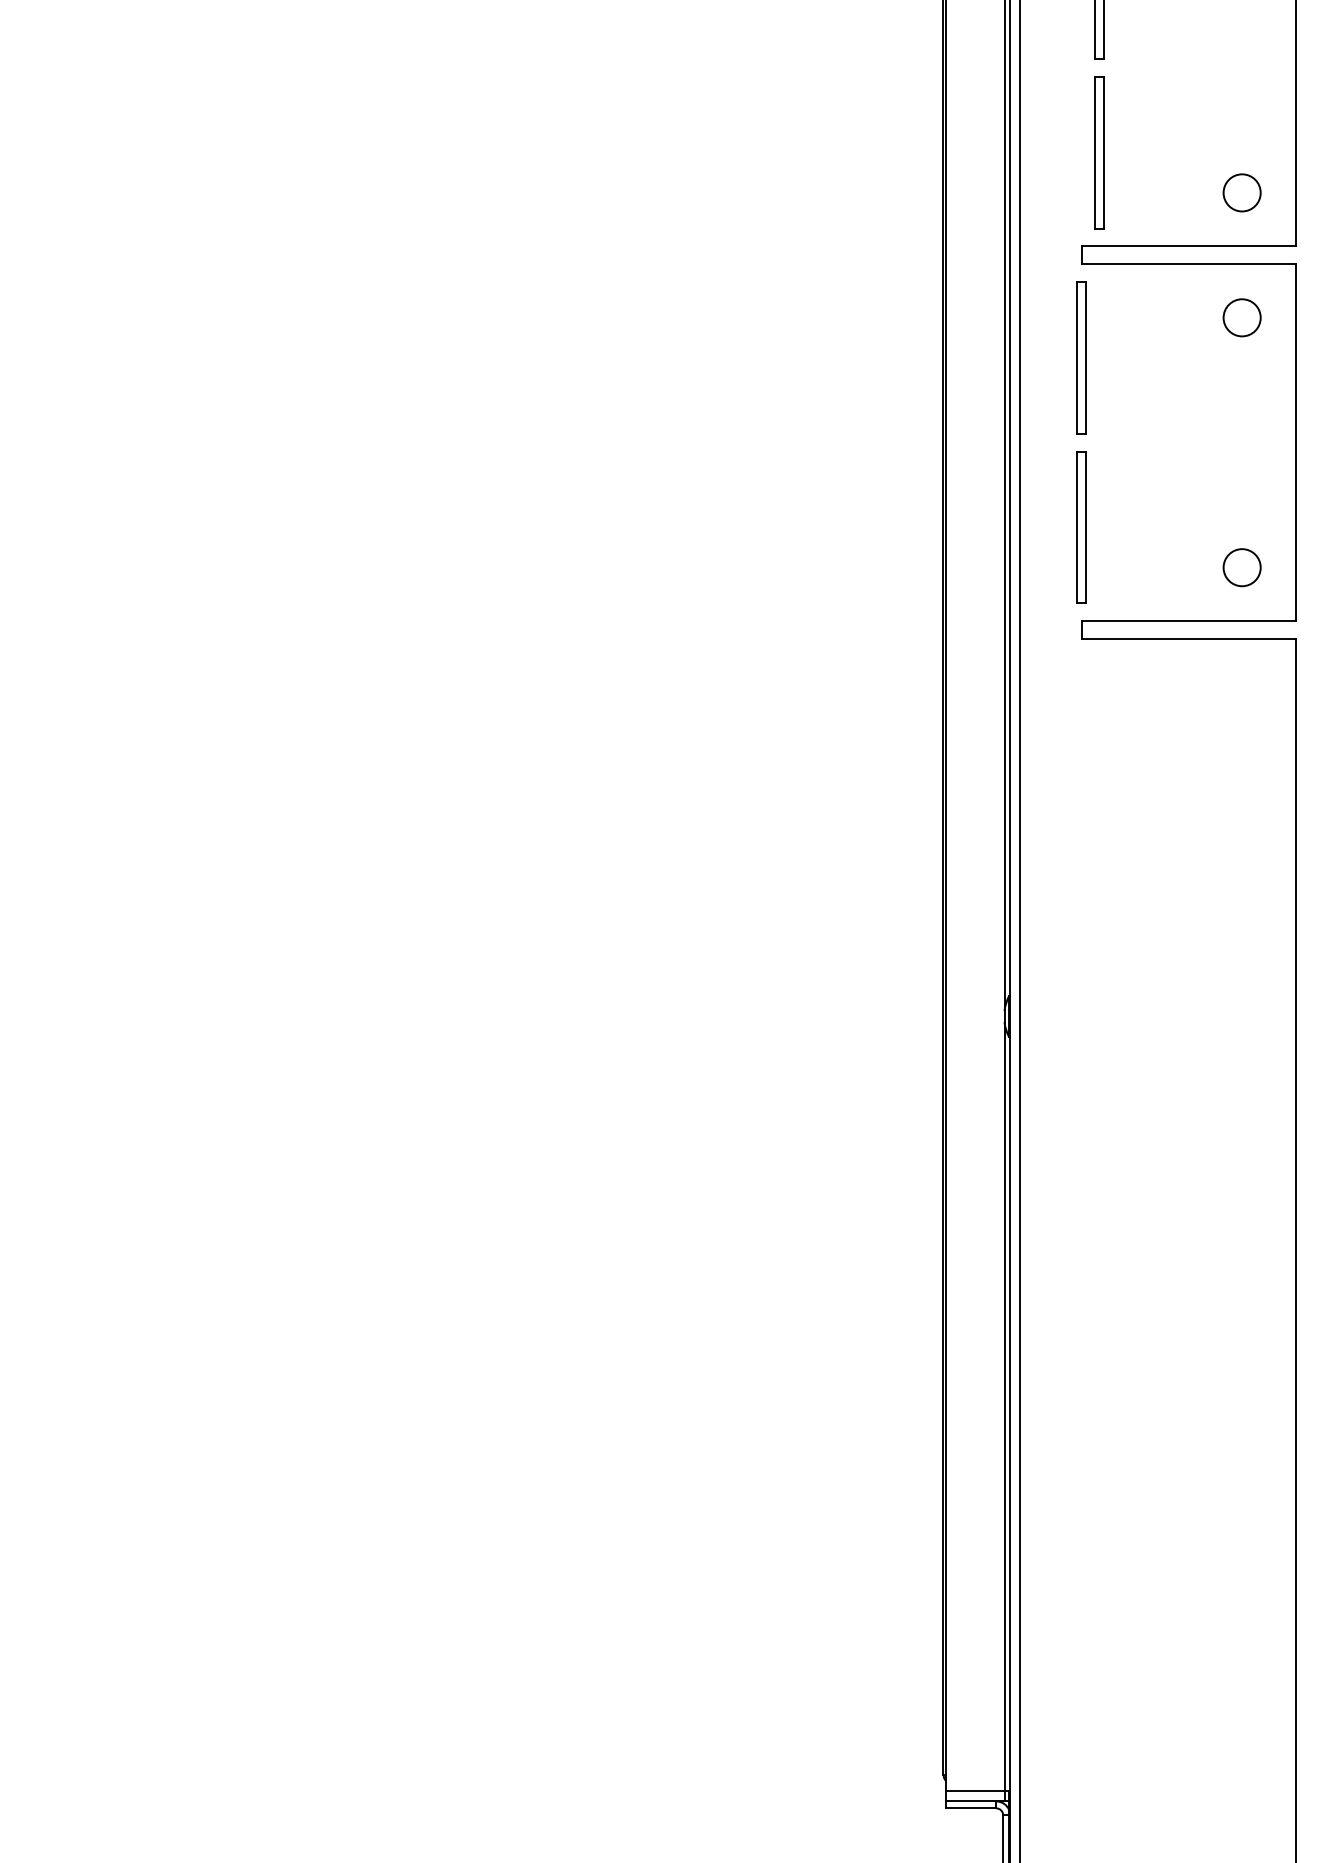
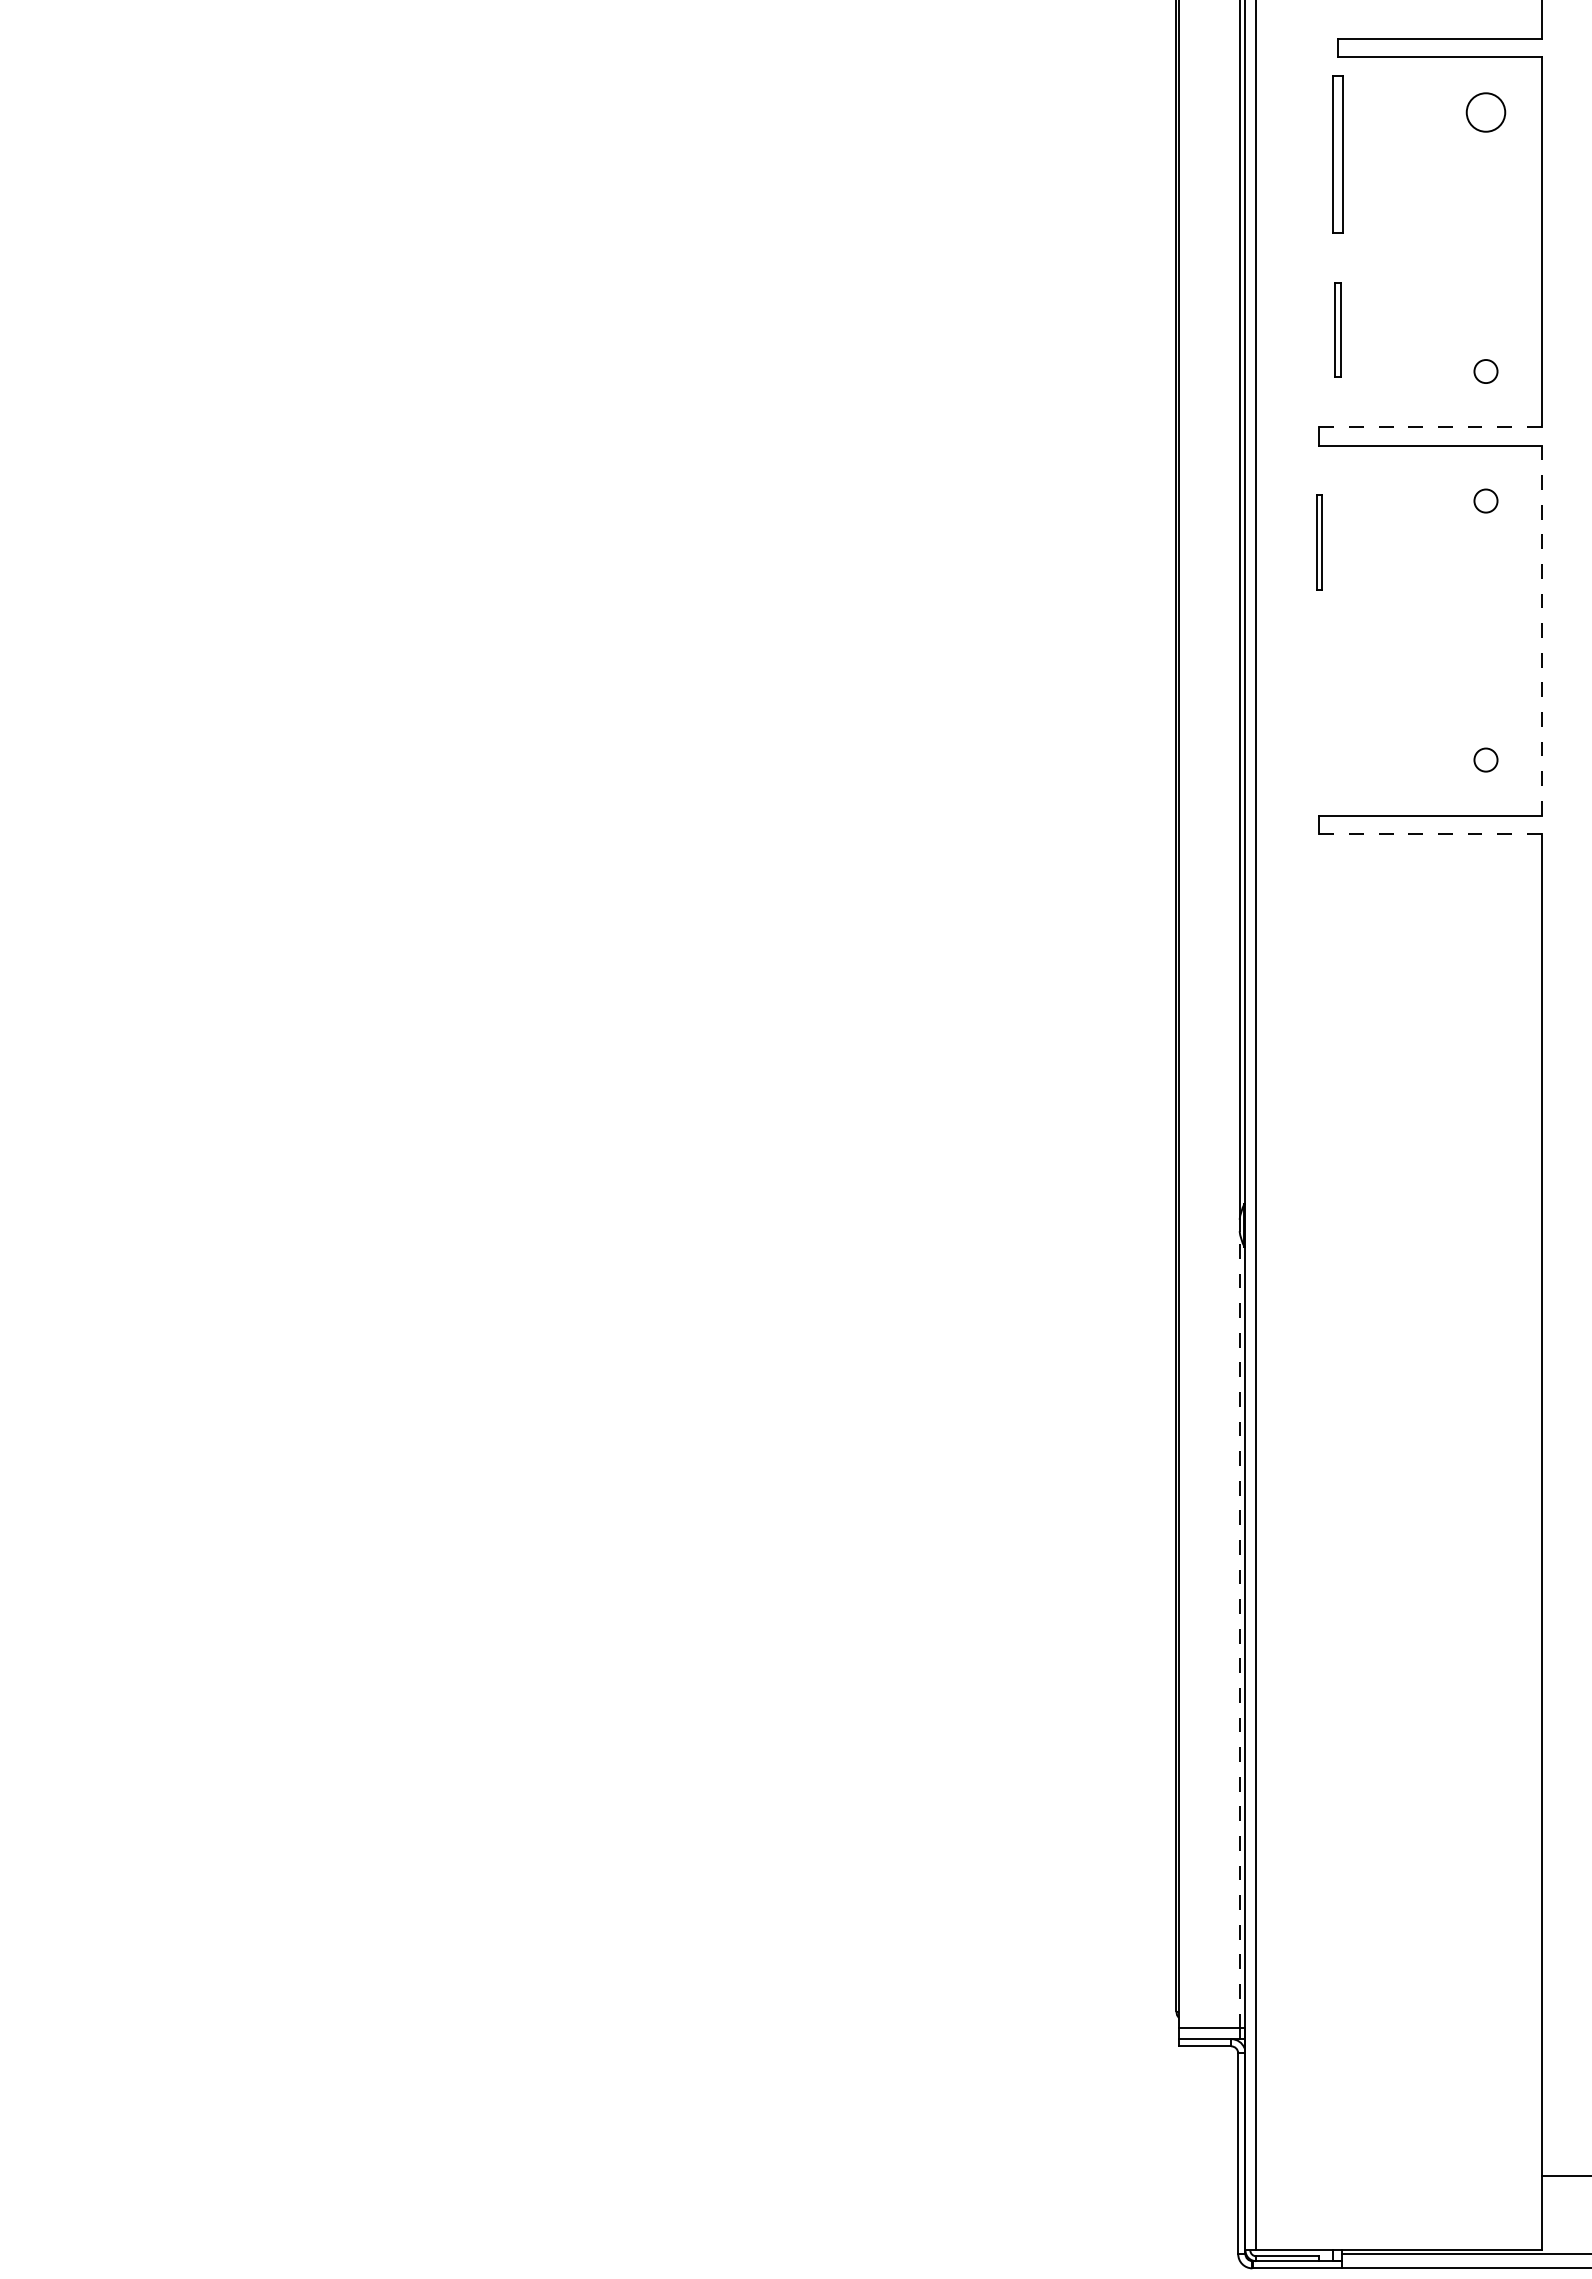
part: (1098, 152) -> (1337, 329), size x0.6
circle: (1241, 192) -> (1485, 371), size x0.6
line: (1188, 246) -> (1430, 427), solid -> dashed
circle: (1241, 317) -> (1485, 500), size x0.6
part: (1081, 357) -> (1319, 542), size x0.6
line: (1295, 442) -> (1541, 630), solid -> dashed
part: (1081, 527) -> (1319, 718), removed
circle: (1241, 567) -> (1485, 759), size x0.6
line: (1188, 639) -> (1430, 834), solid -> dashed
line: (1004, 1406) -> (1239, 1629), solid -> dashed

